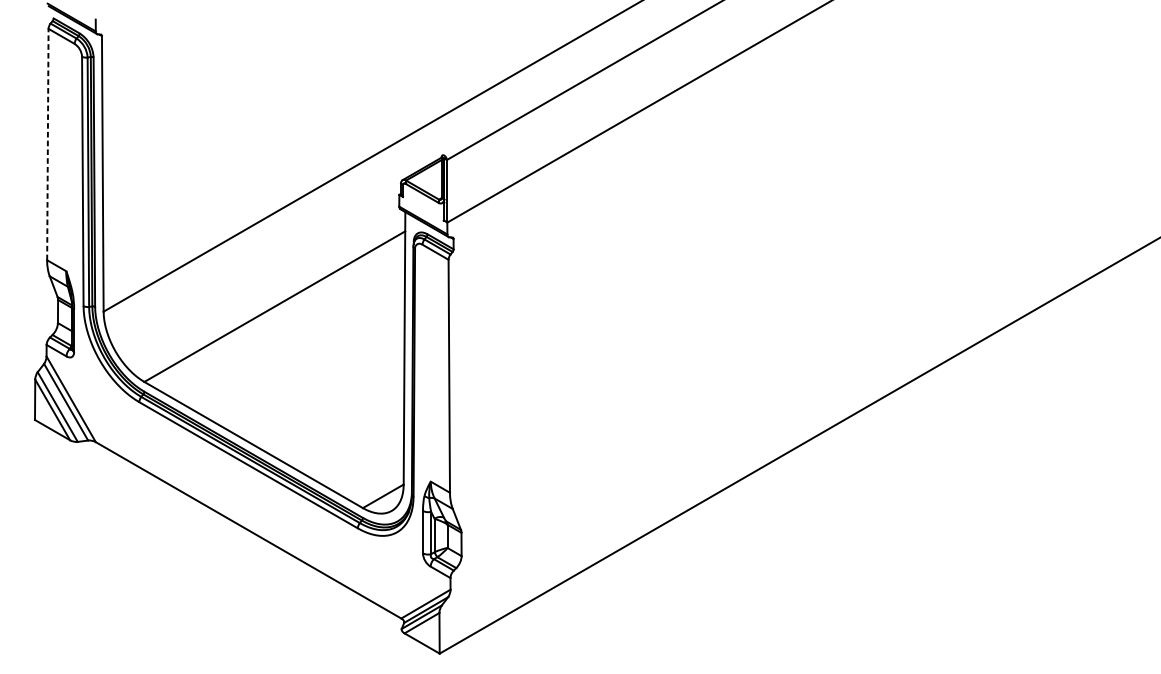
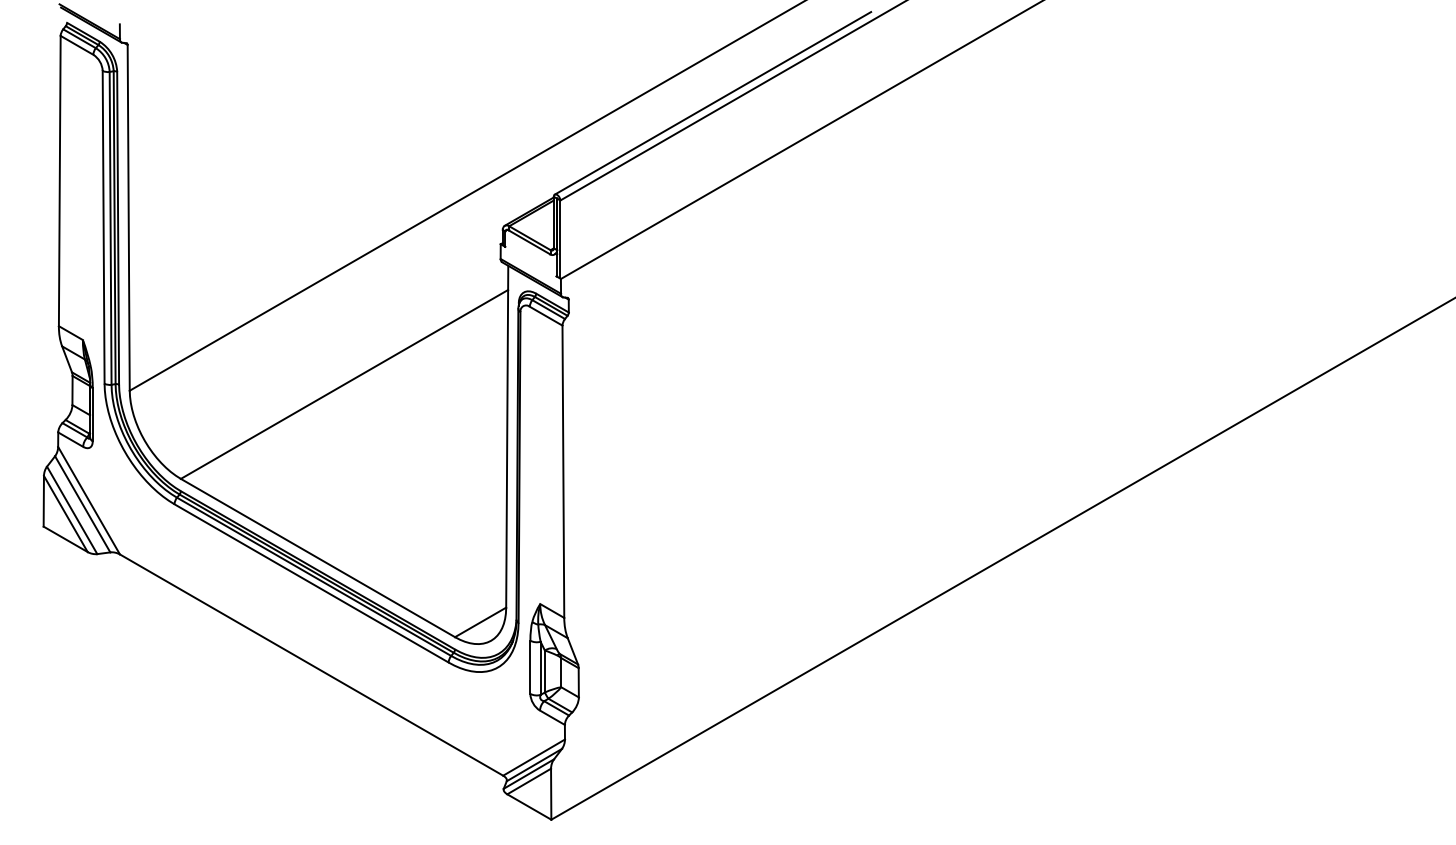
line: (568, 82) -> (712, 103), added
line: (47, 144) -> (59, 180), dashed -> solid

